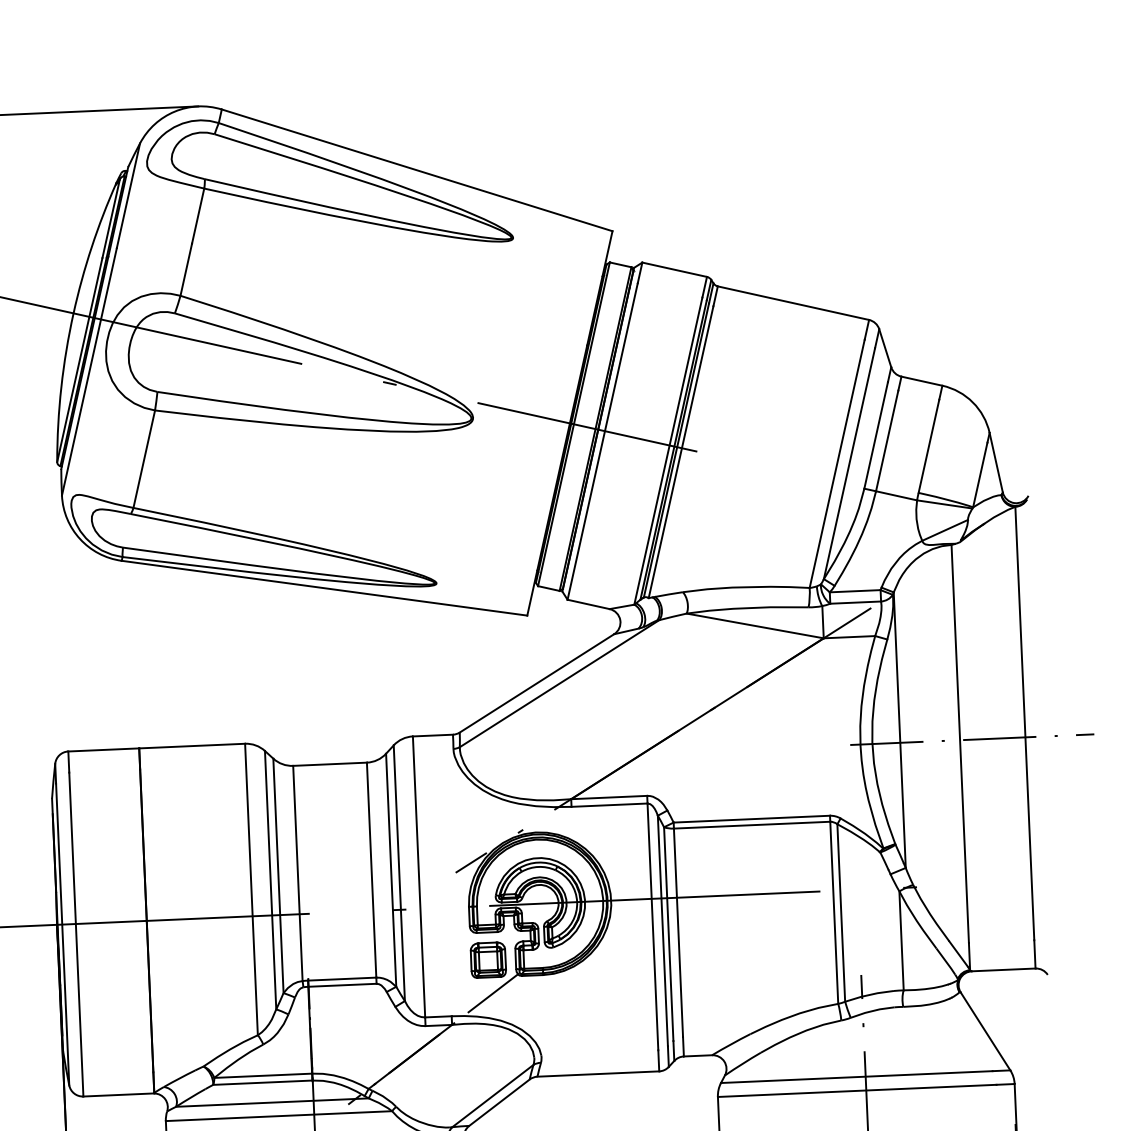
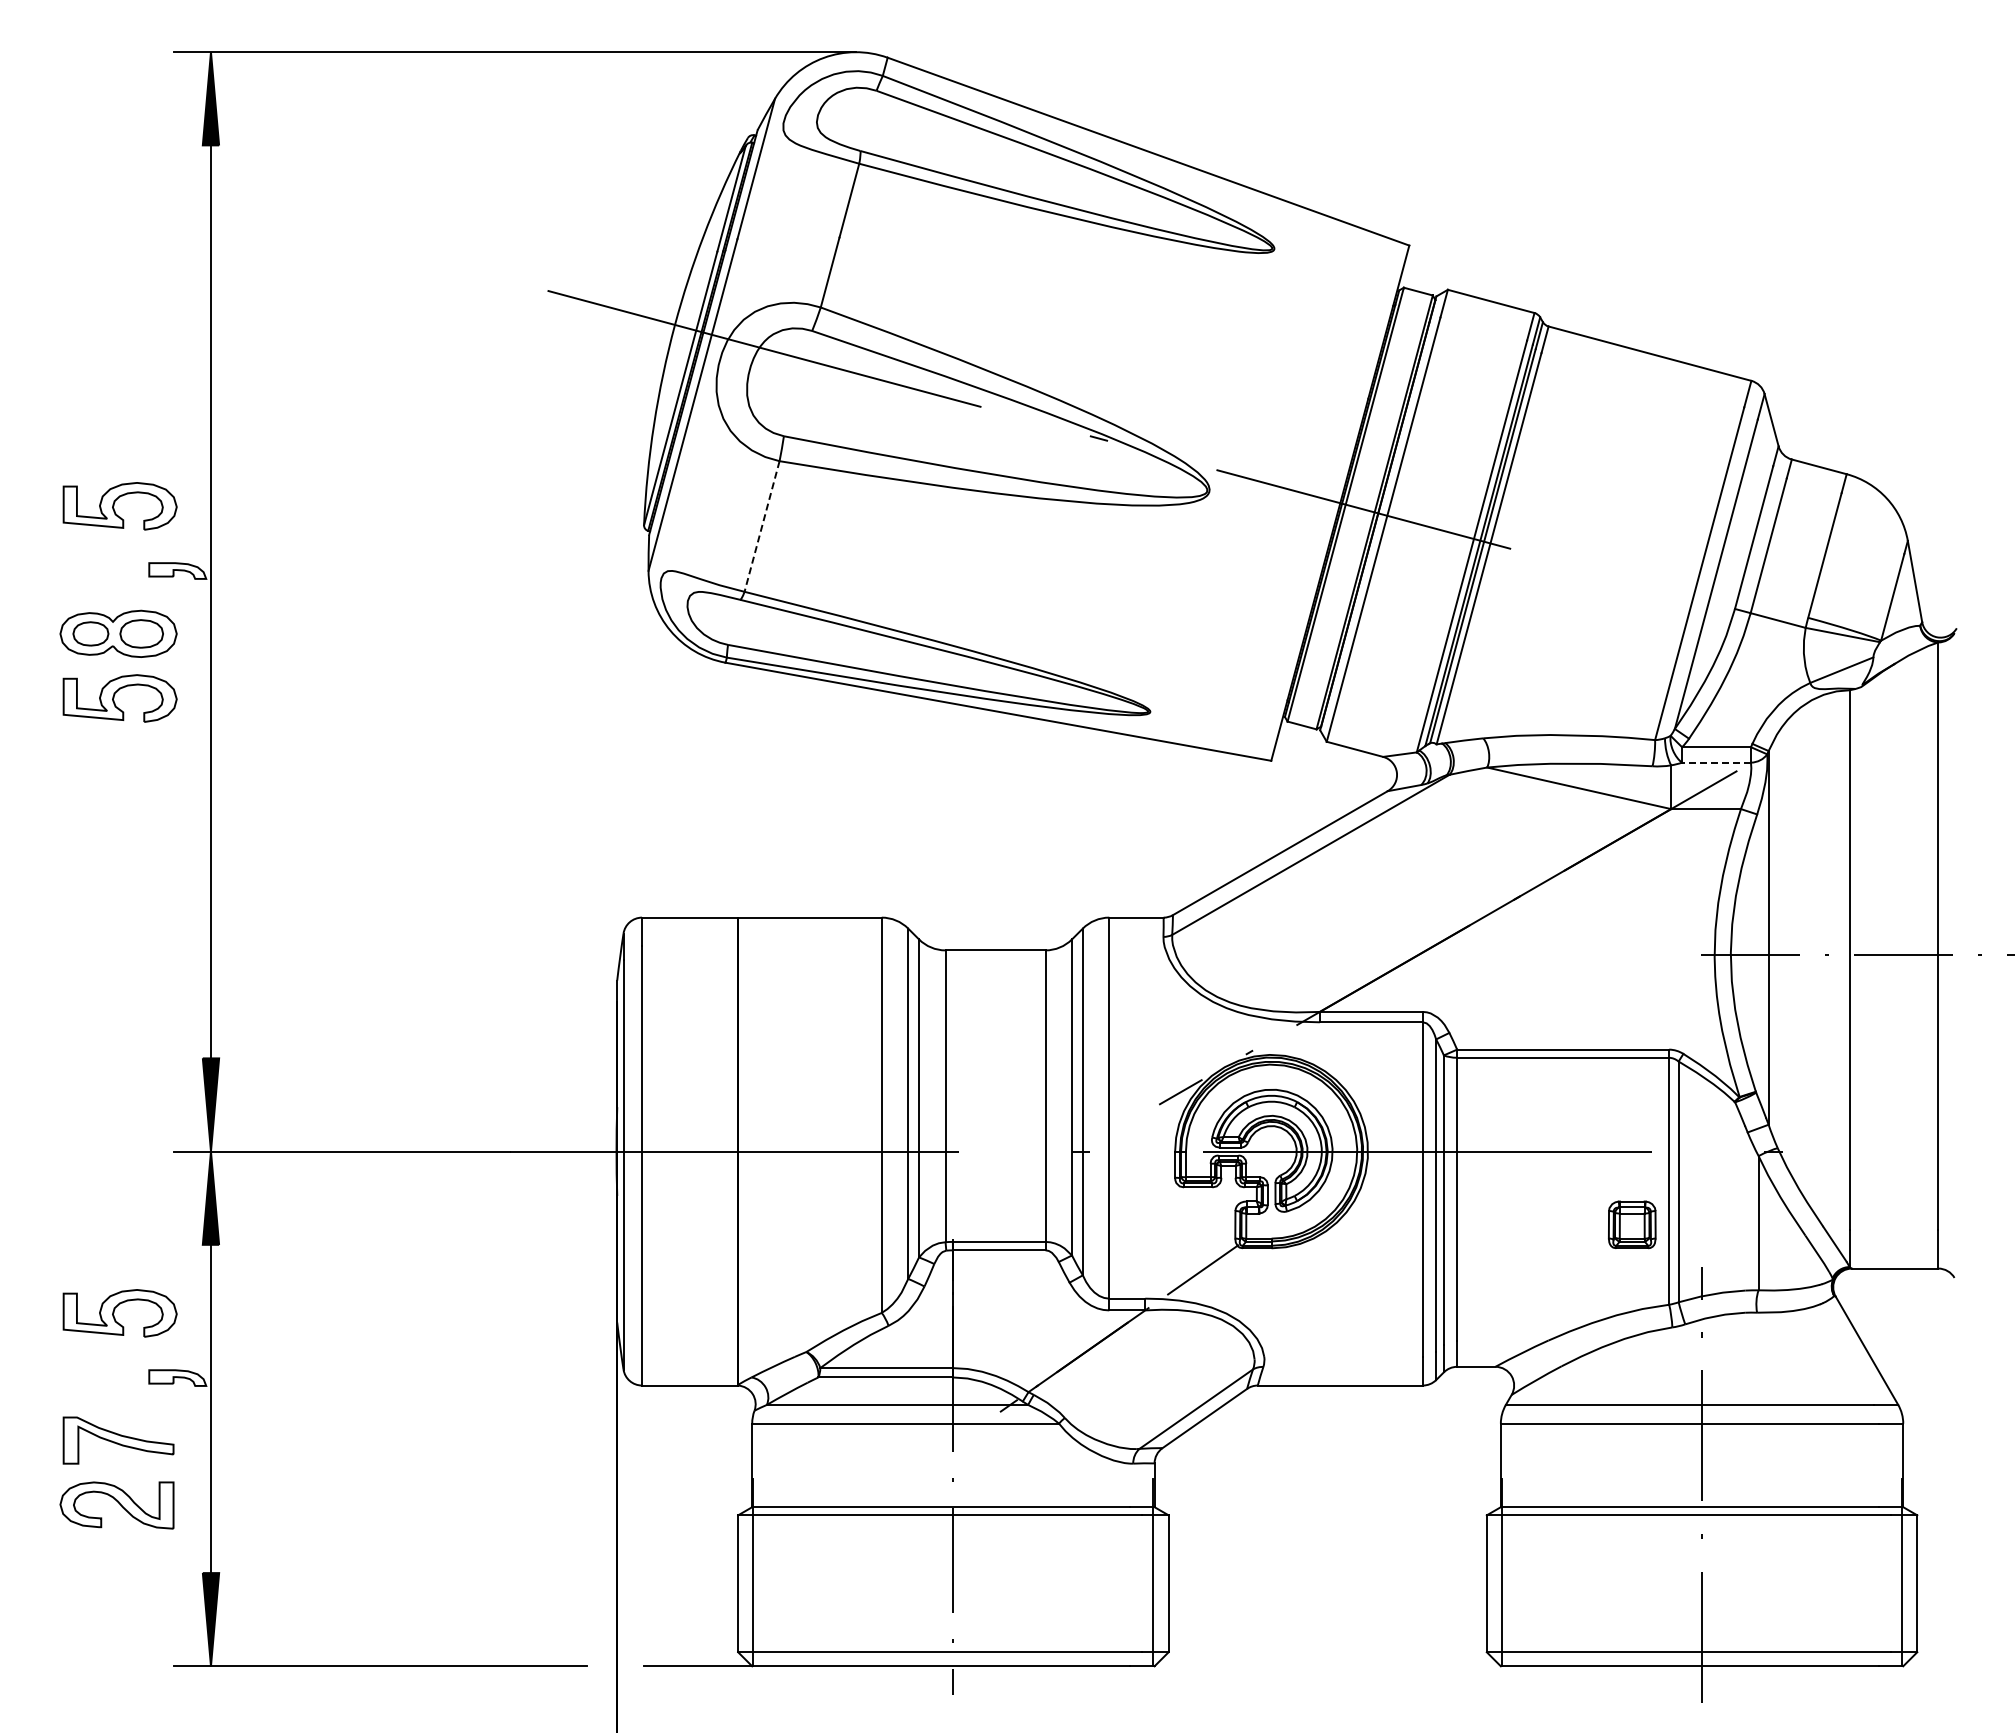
line: (144, 459) -> (762, 526), solid -> dashed
line: (855, 602) -> (1716, 762), solid -> dashed
part: (488, 959) -> (1632, 1224), moved

